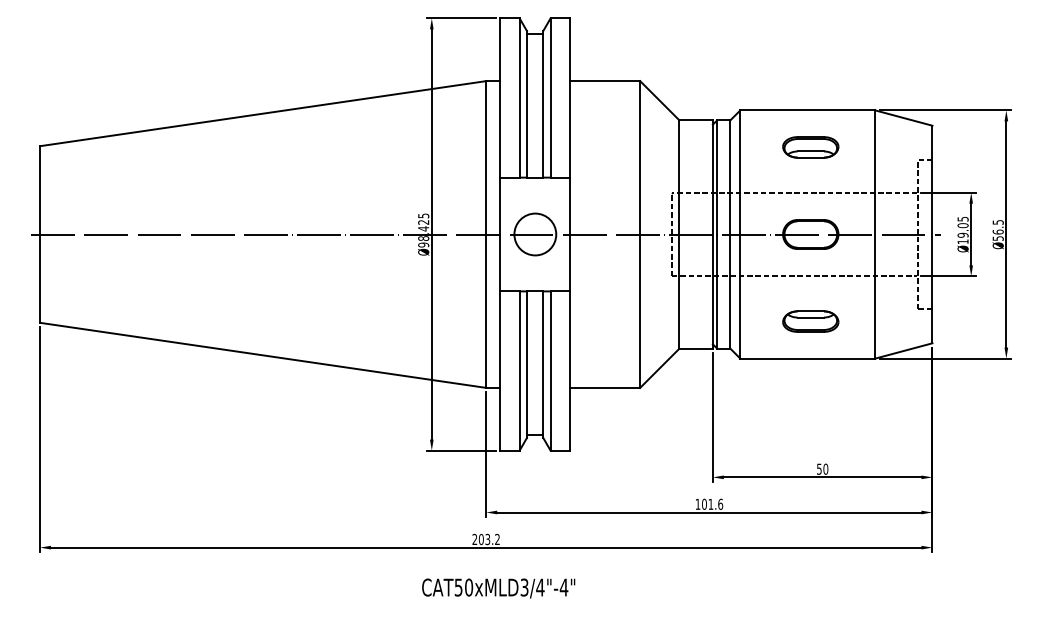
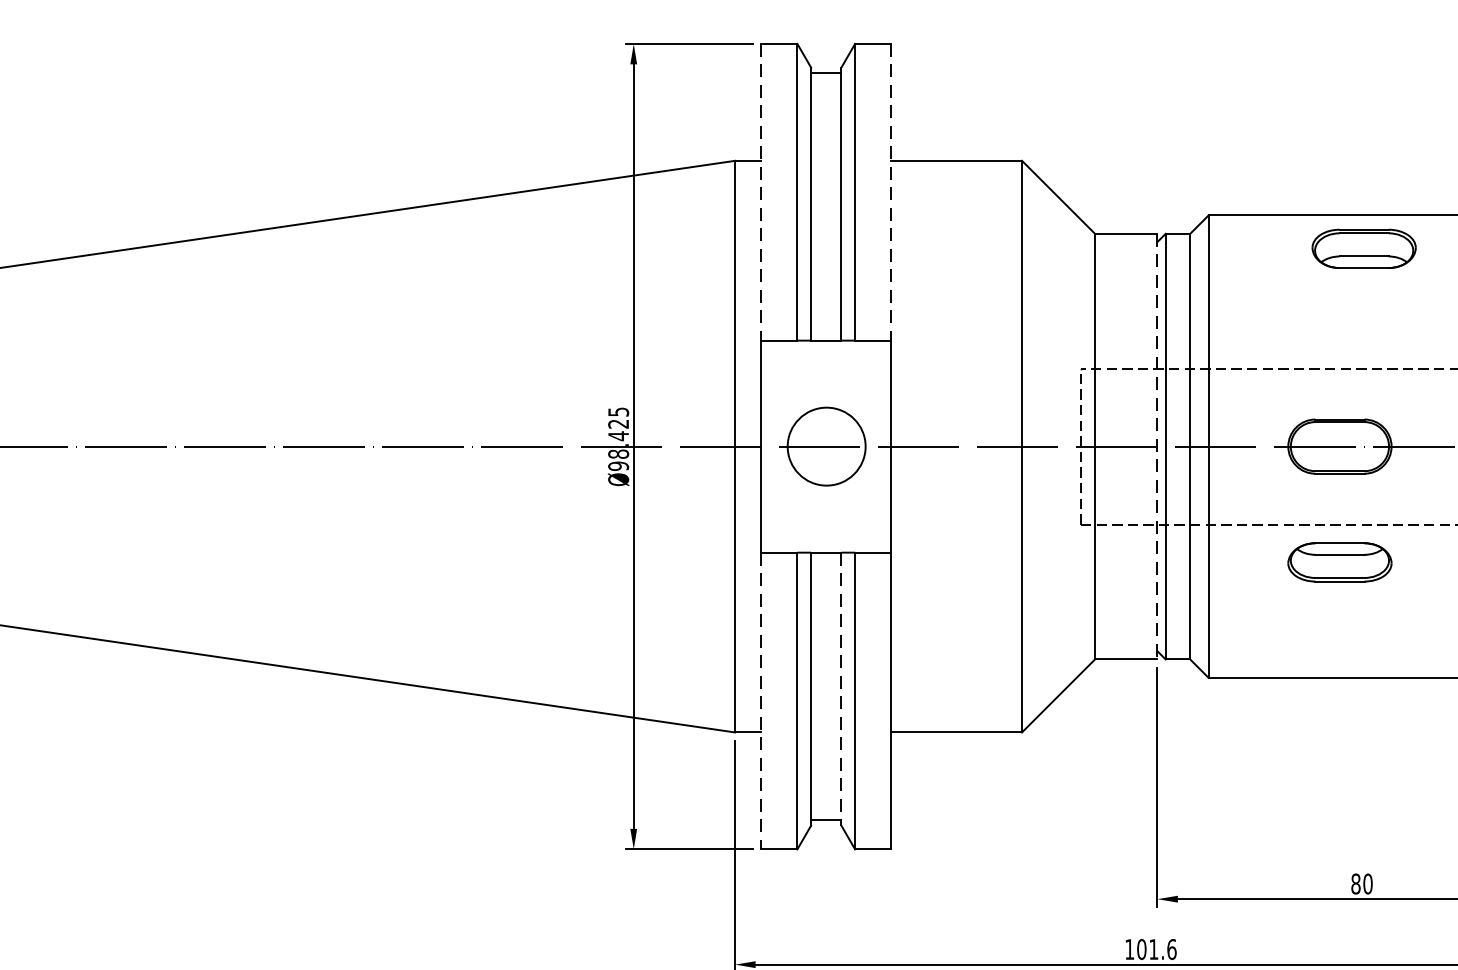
line: (500, 98) -> (761, 193), solid -> dashed
line: (569, 98) -> (890, 193), solid -> dashed
part: (810, 147) -> (1363, 249), moved
line: (712, 235) -> (1156, 448), solid -> dashed
part: (810, 321) -> (1339, 562), moved
line: (543, 365) -> (841, 690), solid -> dashed
line: (500, 371) -> (761, 701), solid -> dashed
text: (819, 468) -> (1356, 882), 50 -> 80

